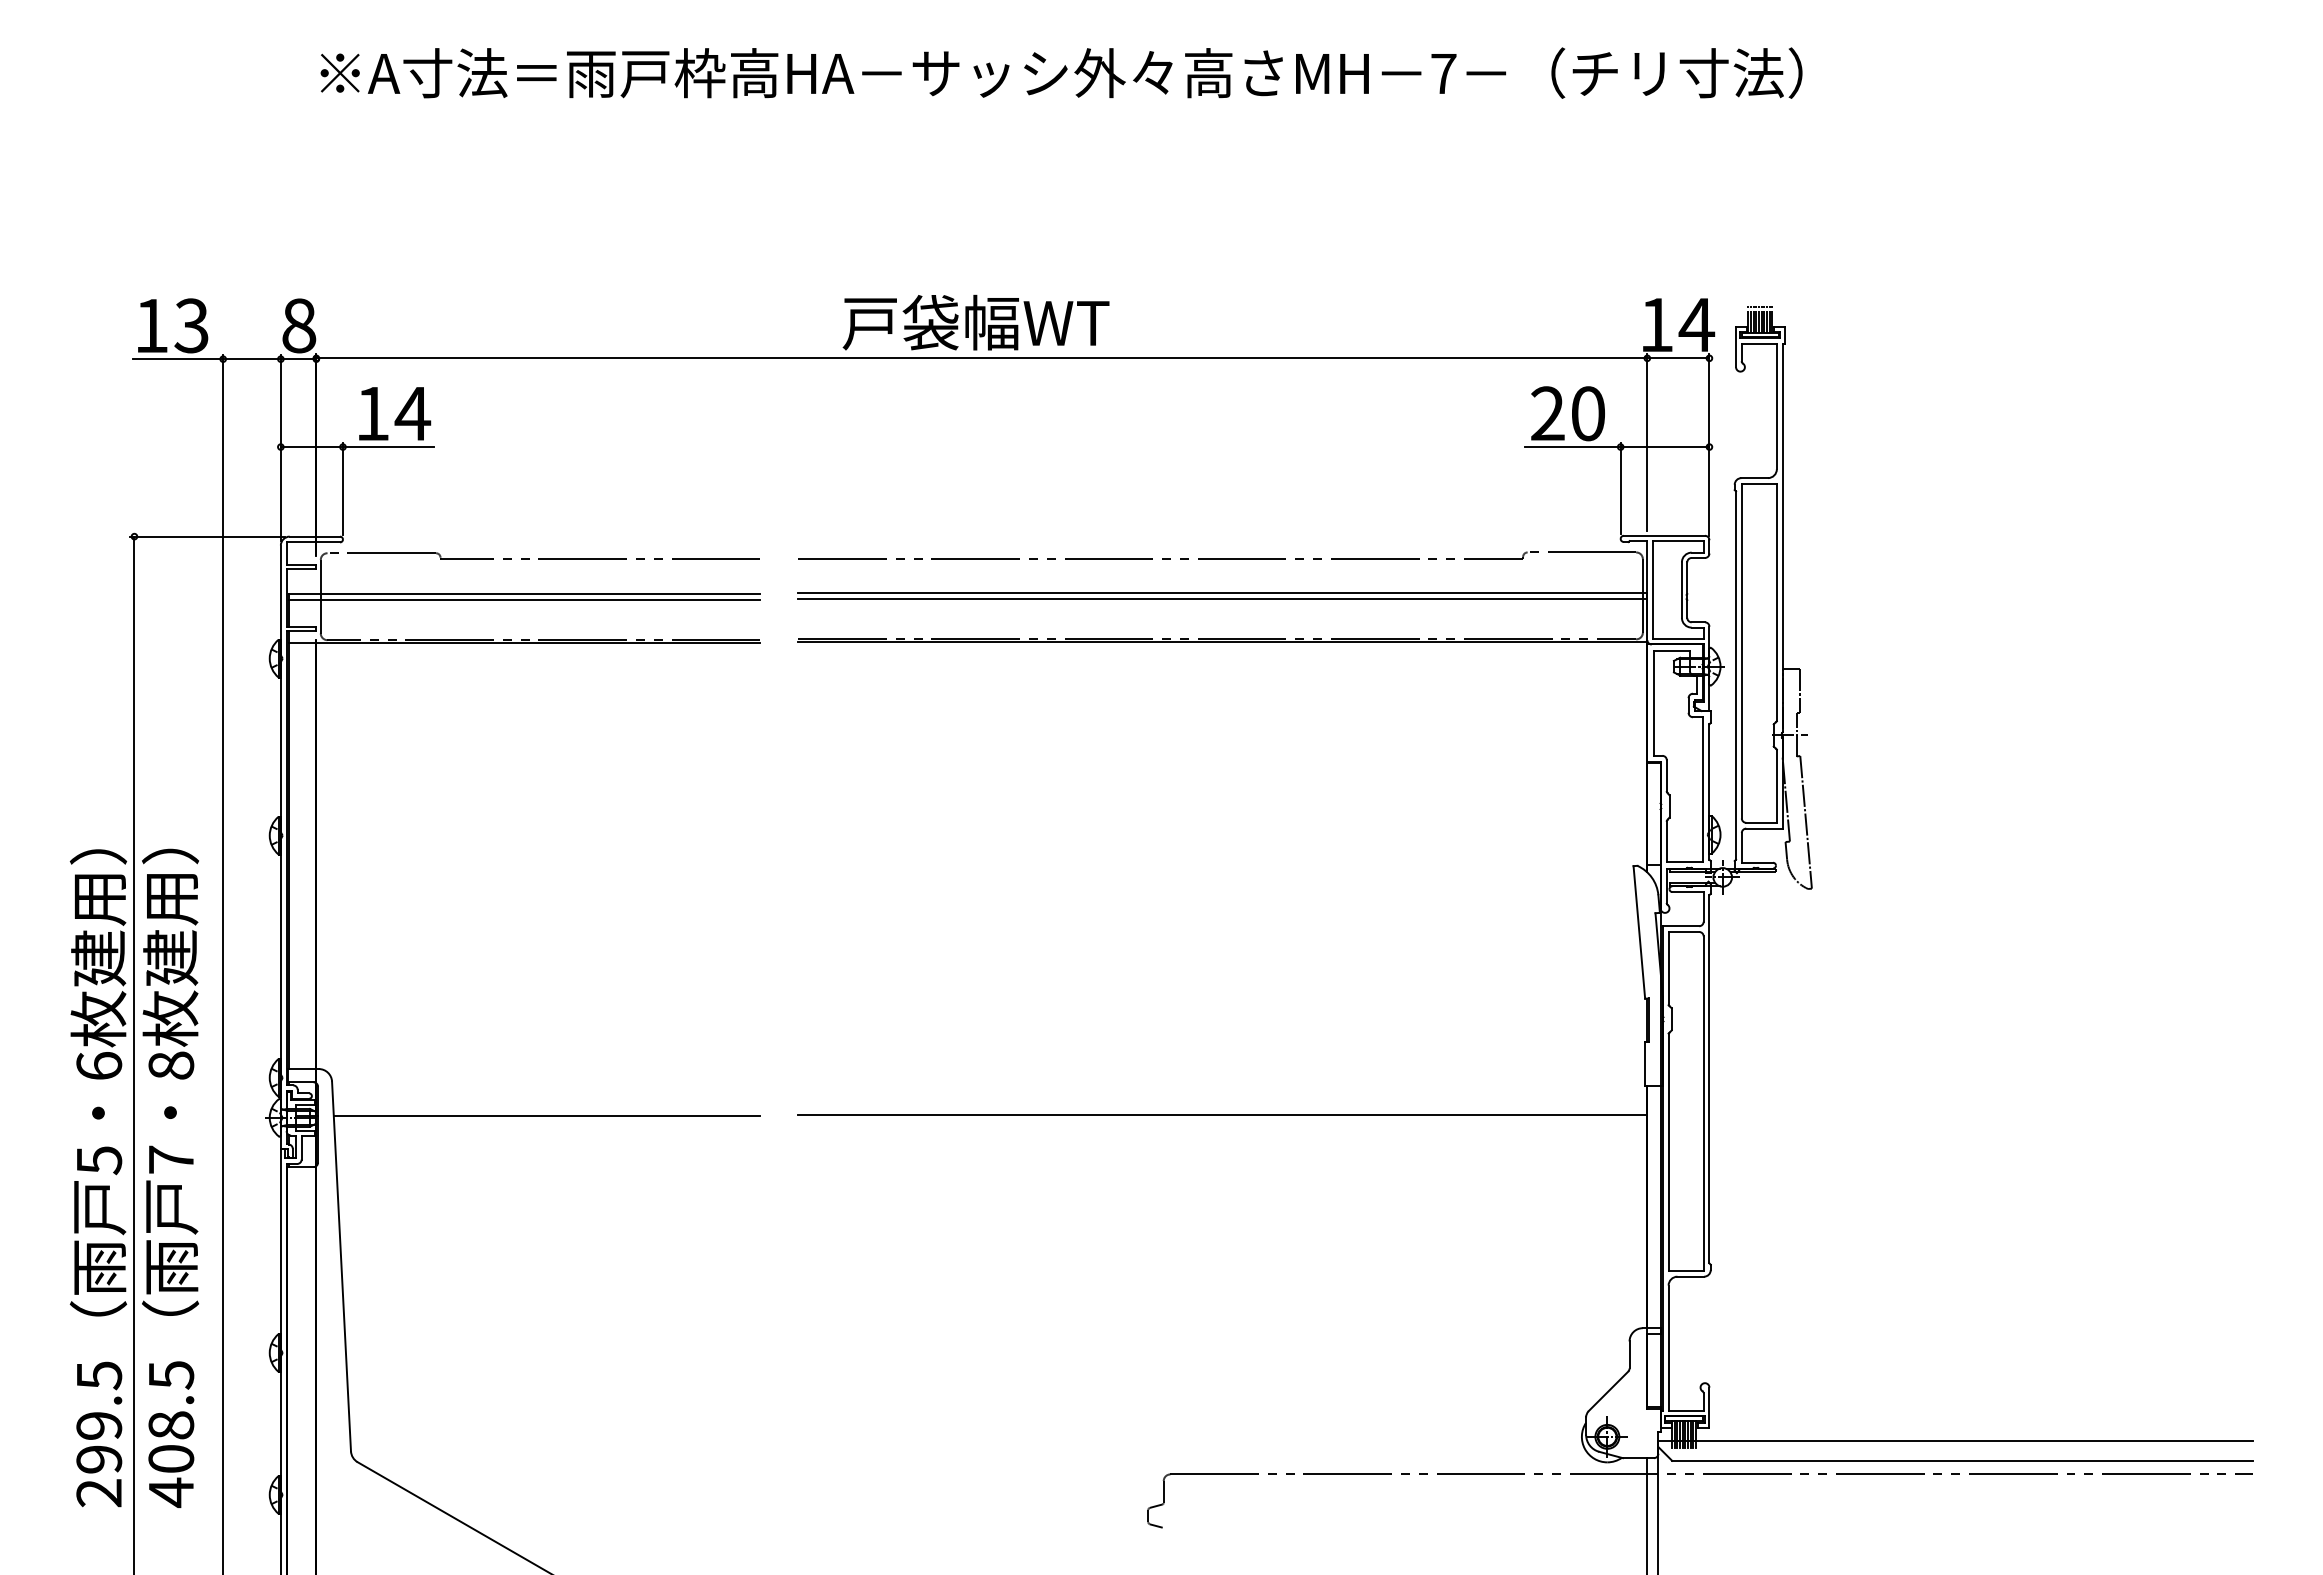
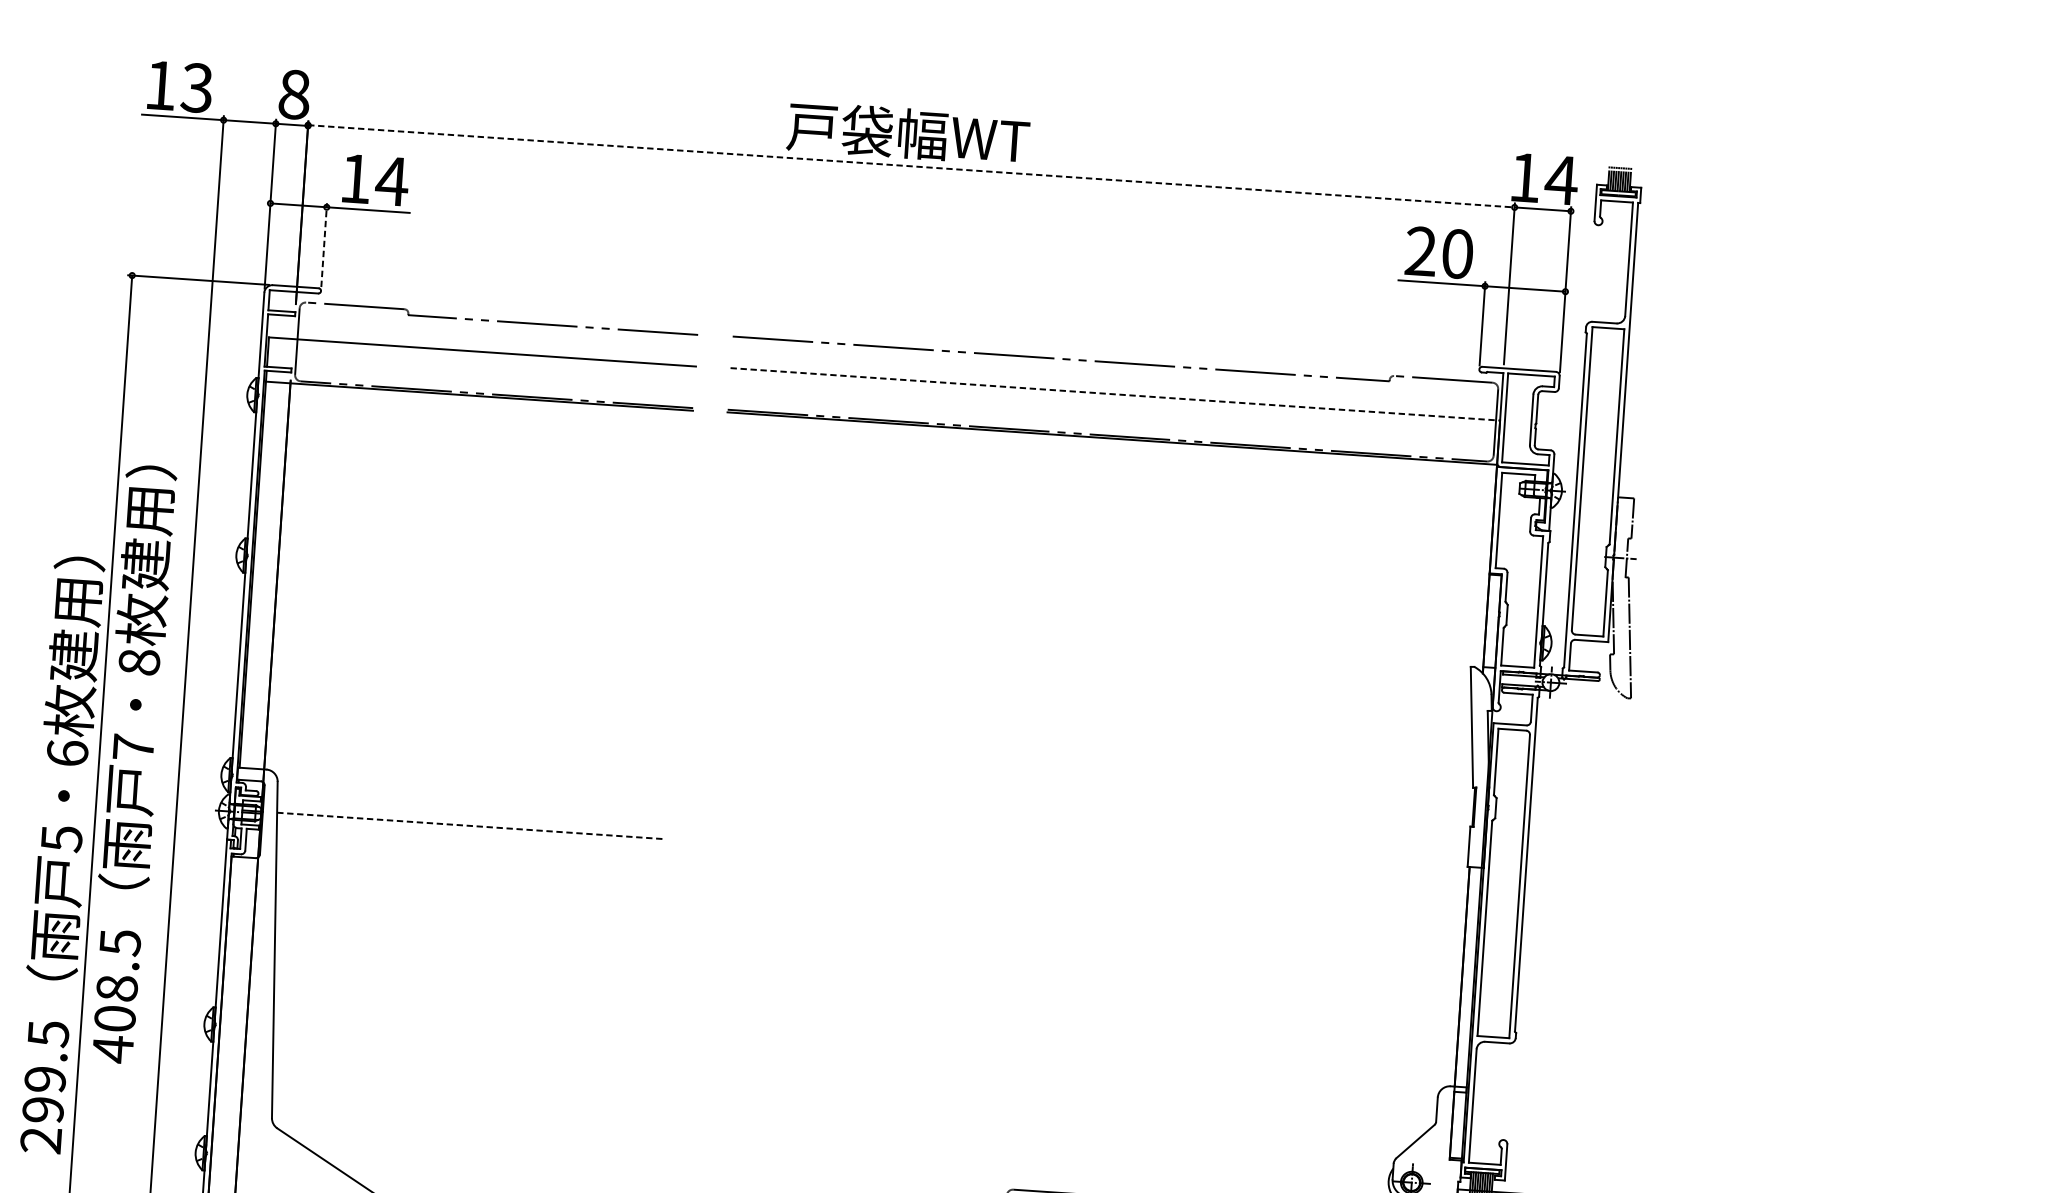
line: (982, 358) -> (911, 166), solid -> dashed
line: (342, 488) -> (323, 244), solid -> dashed
line: (1223, 593) -> (1115, 394), solid -> dashed
line: (1222, 598) -> (1114, 398), removed
line: (524, 599) -> (481, 356), removed
line: (1222, 1114) -> (1082, 866), removed
line: (547, 1115) -> (470, 825), solid -> dashed
text: (170, 1177) -> (131, 763), moved

